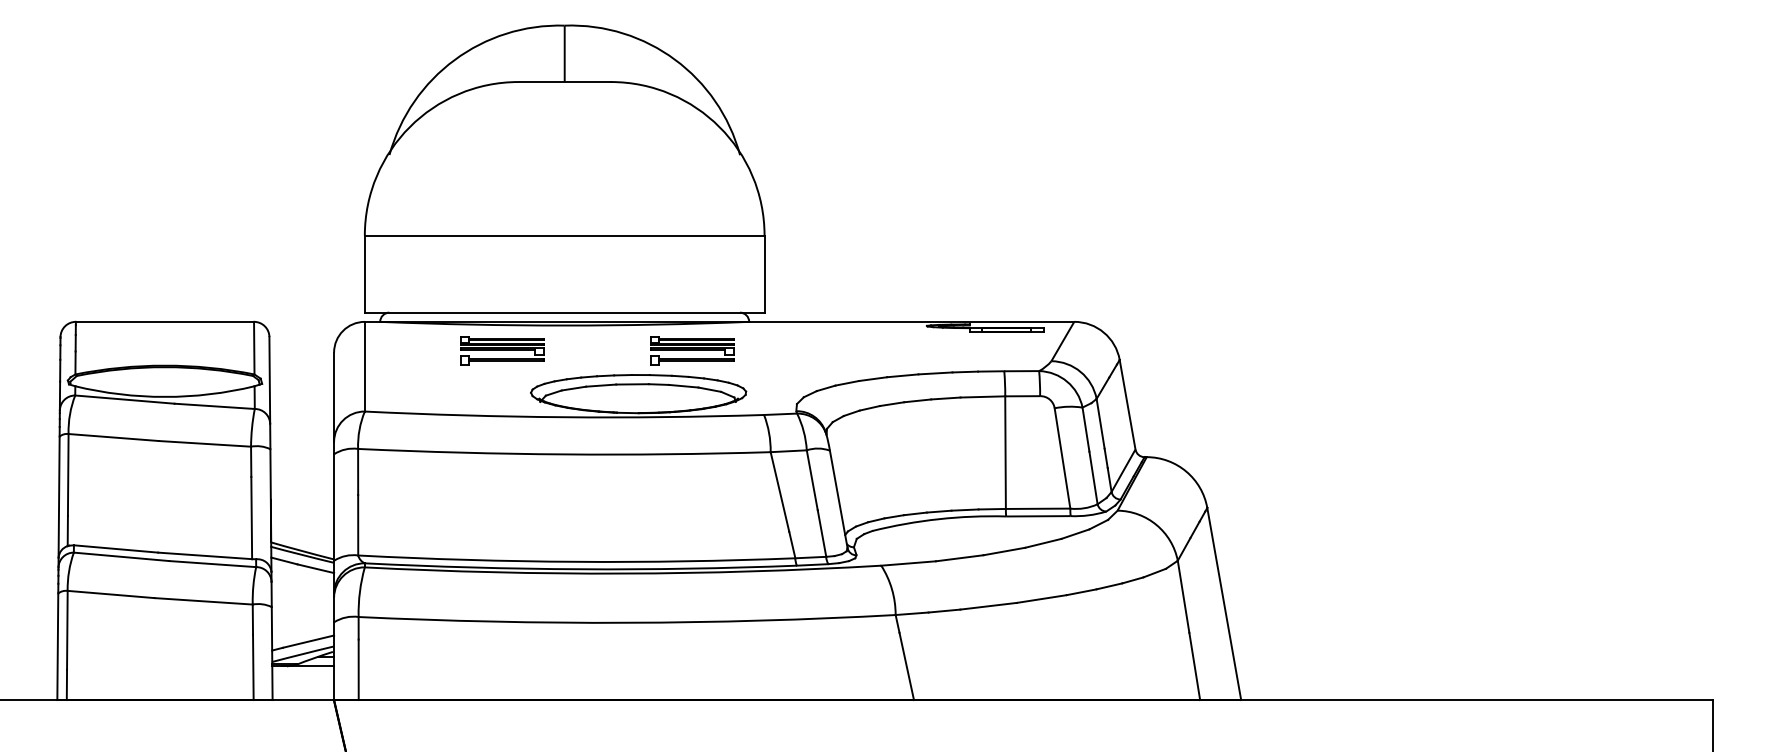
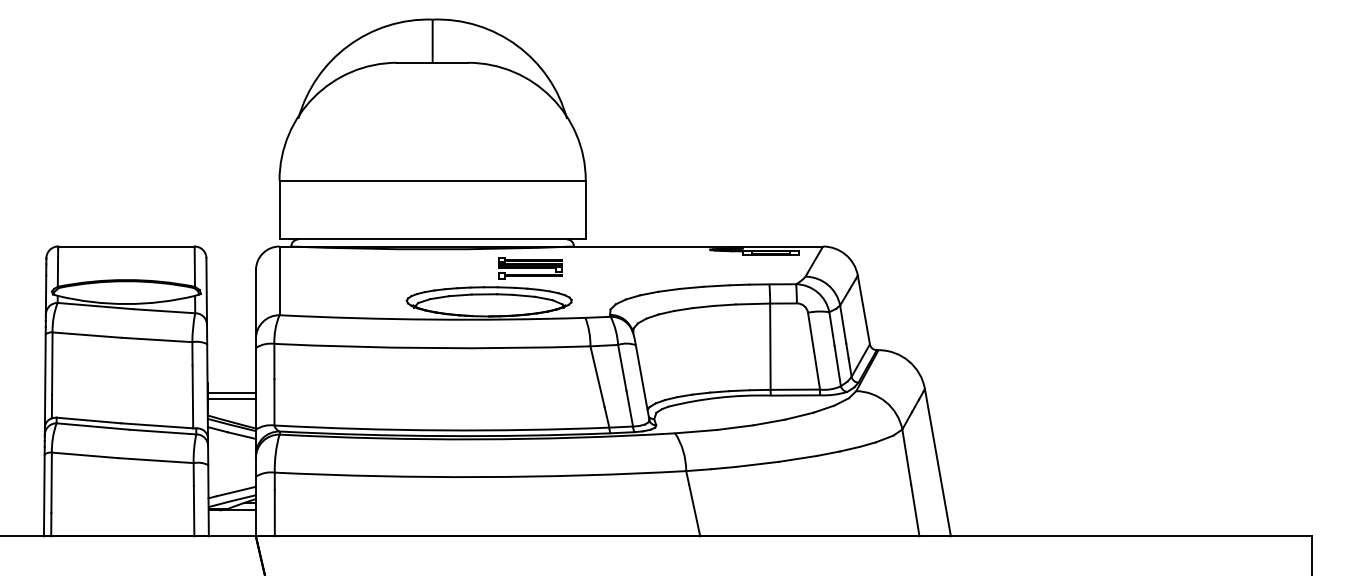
part: (502, 350) -> (384, 268), removed
line: (302, 512) -> (231, 392), added
line: (302, 520) -> (231, 398), added

